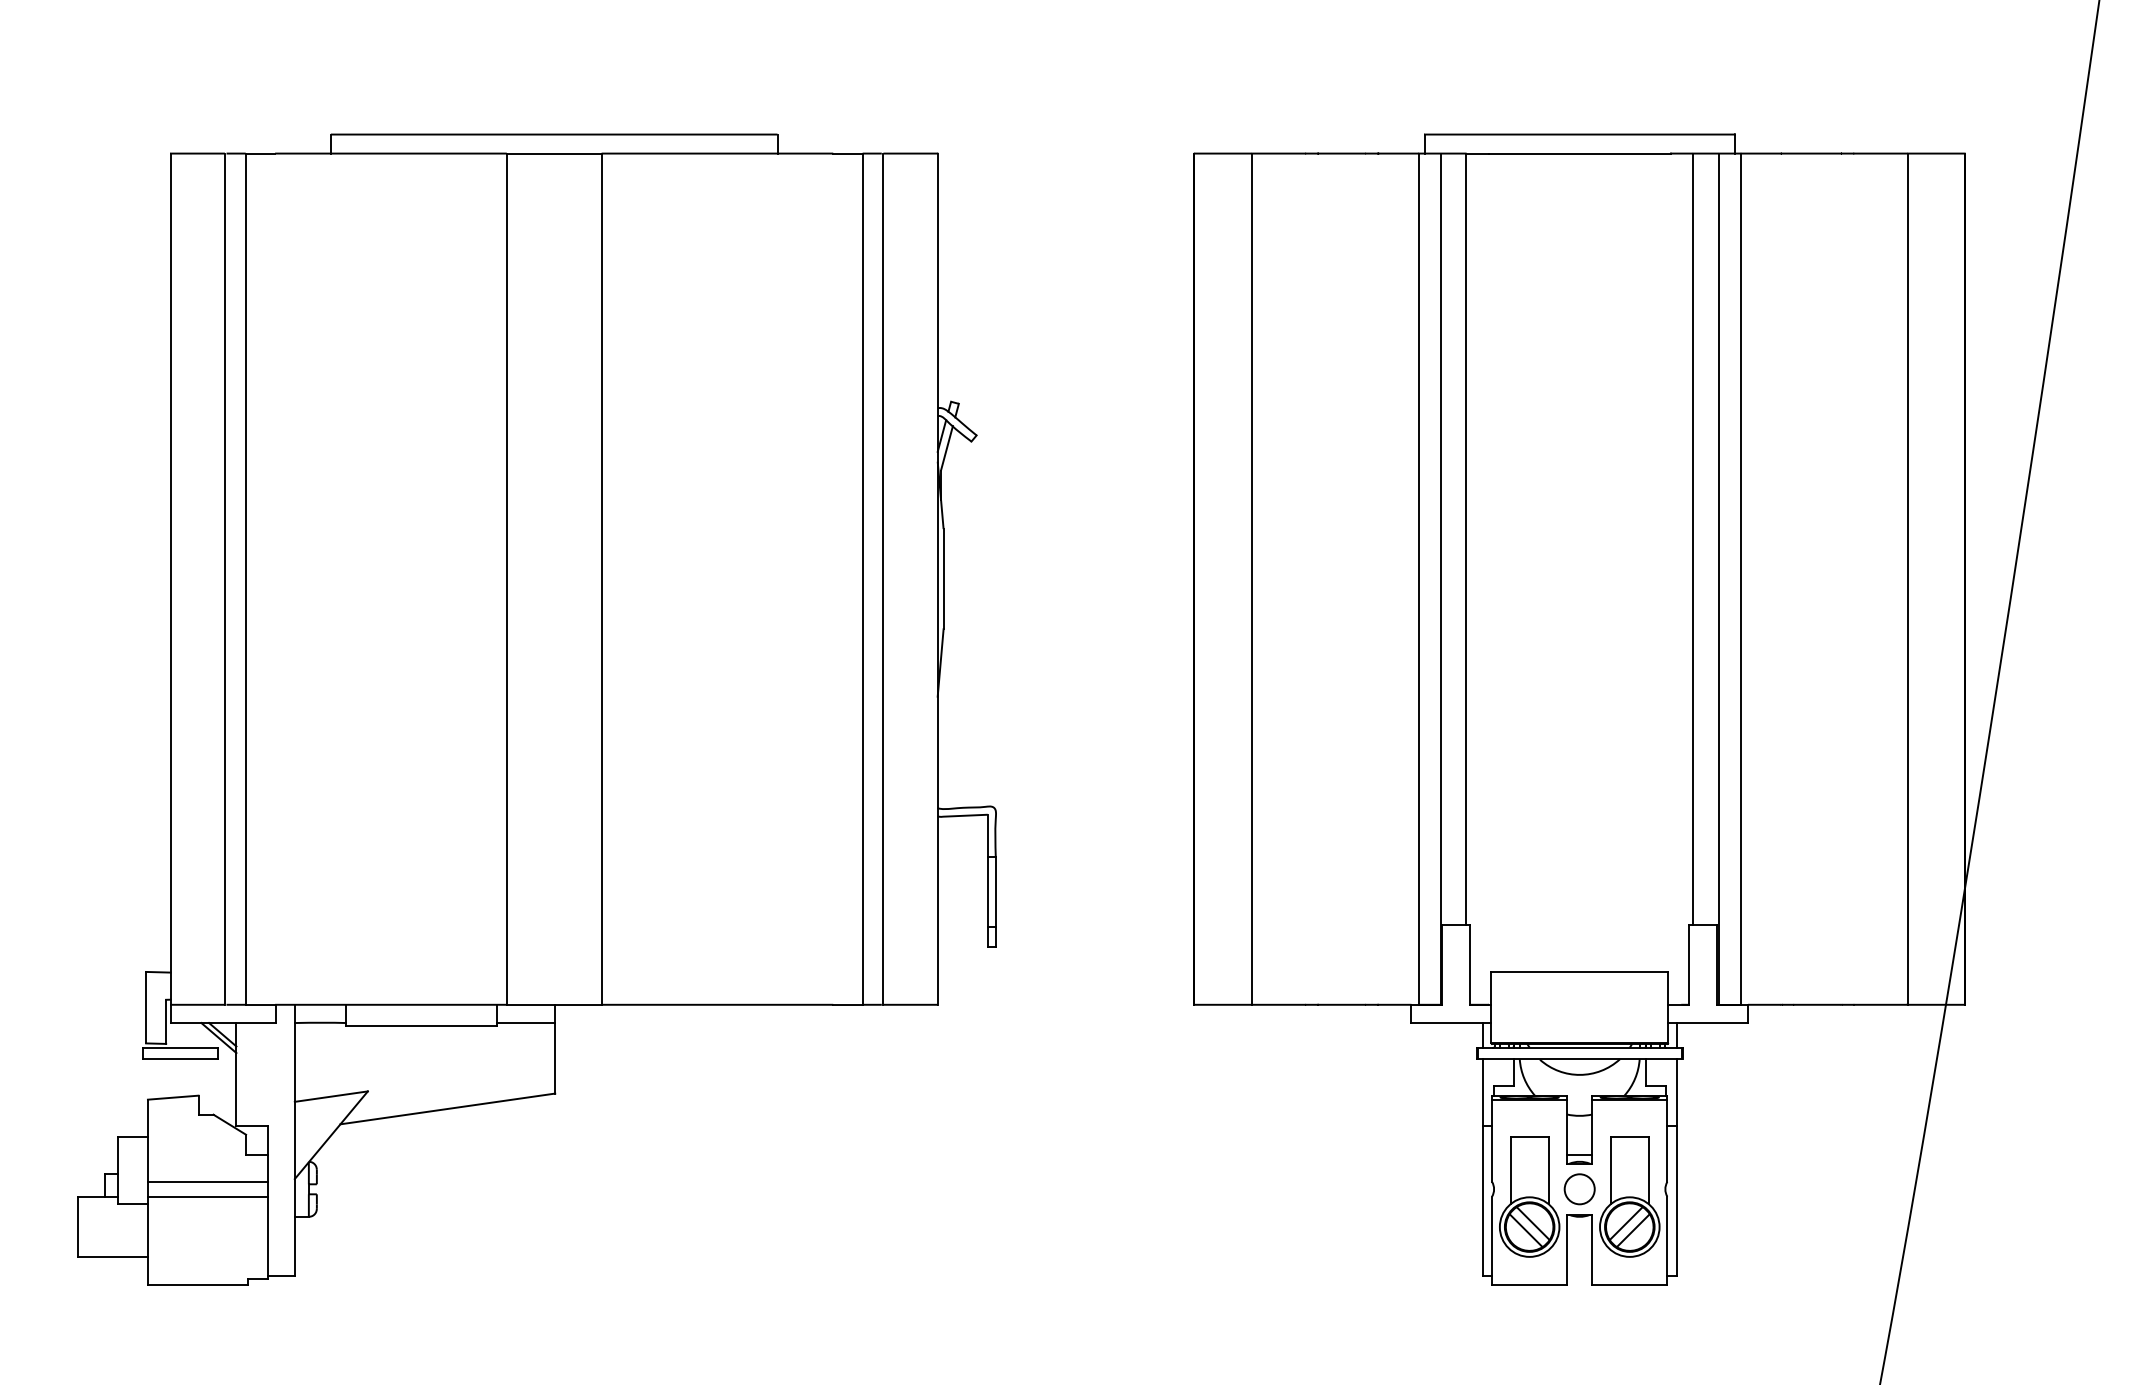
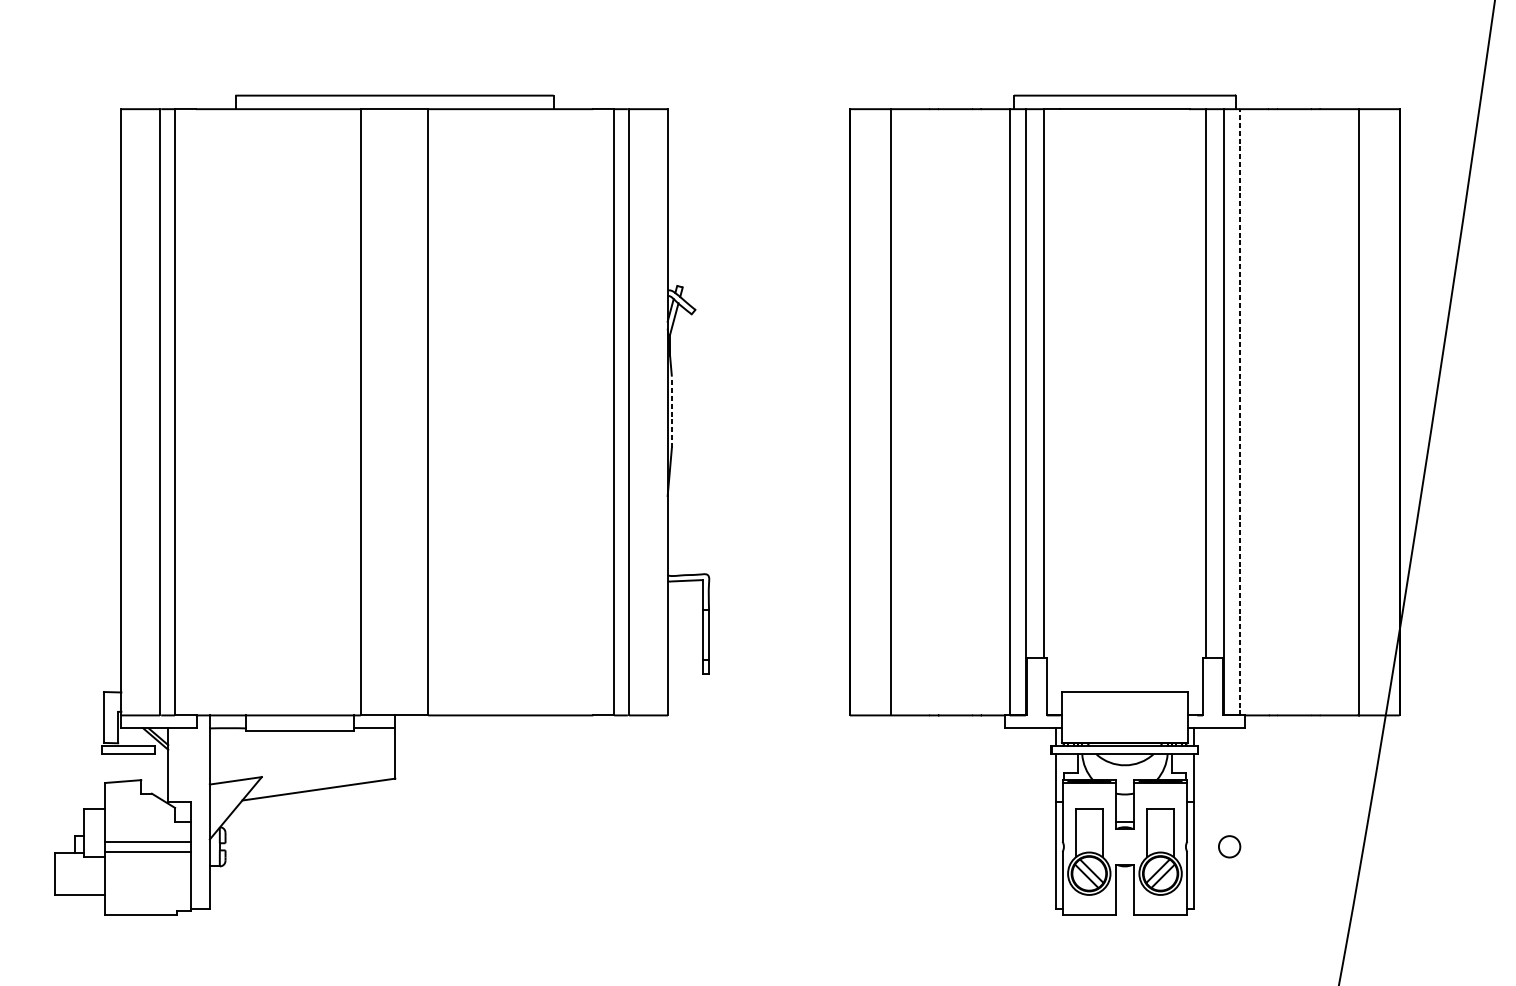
line: (943, 578) -> (671, 411), solid -> dashed
line: (1740, 579) -> (1239, 412), solid -> dashed
circle: (1579, 1189) -> (1229, 846), moved

